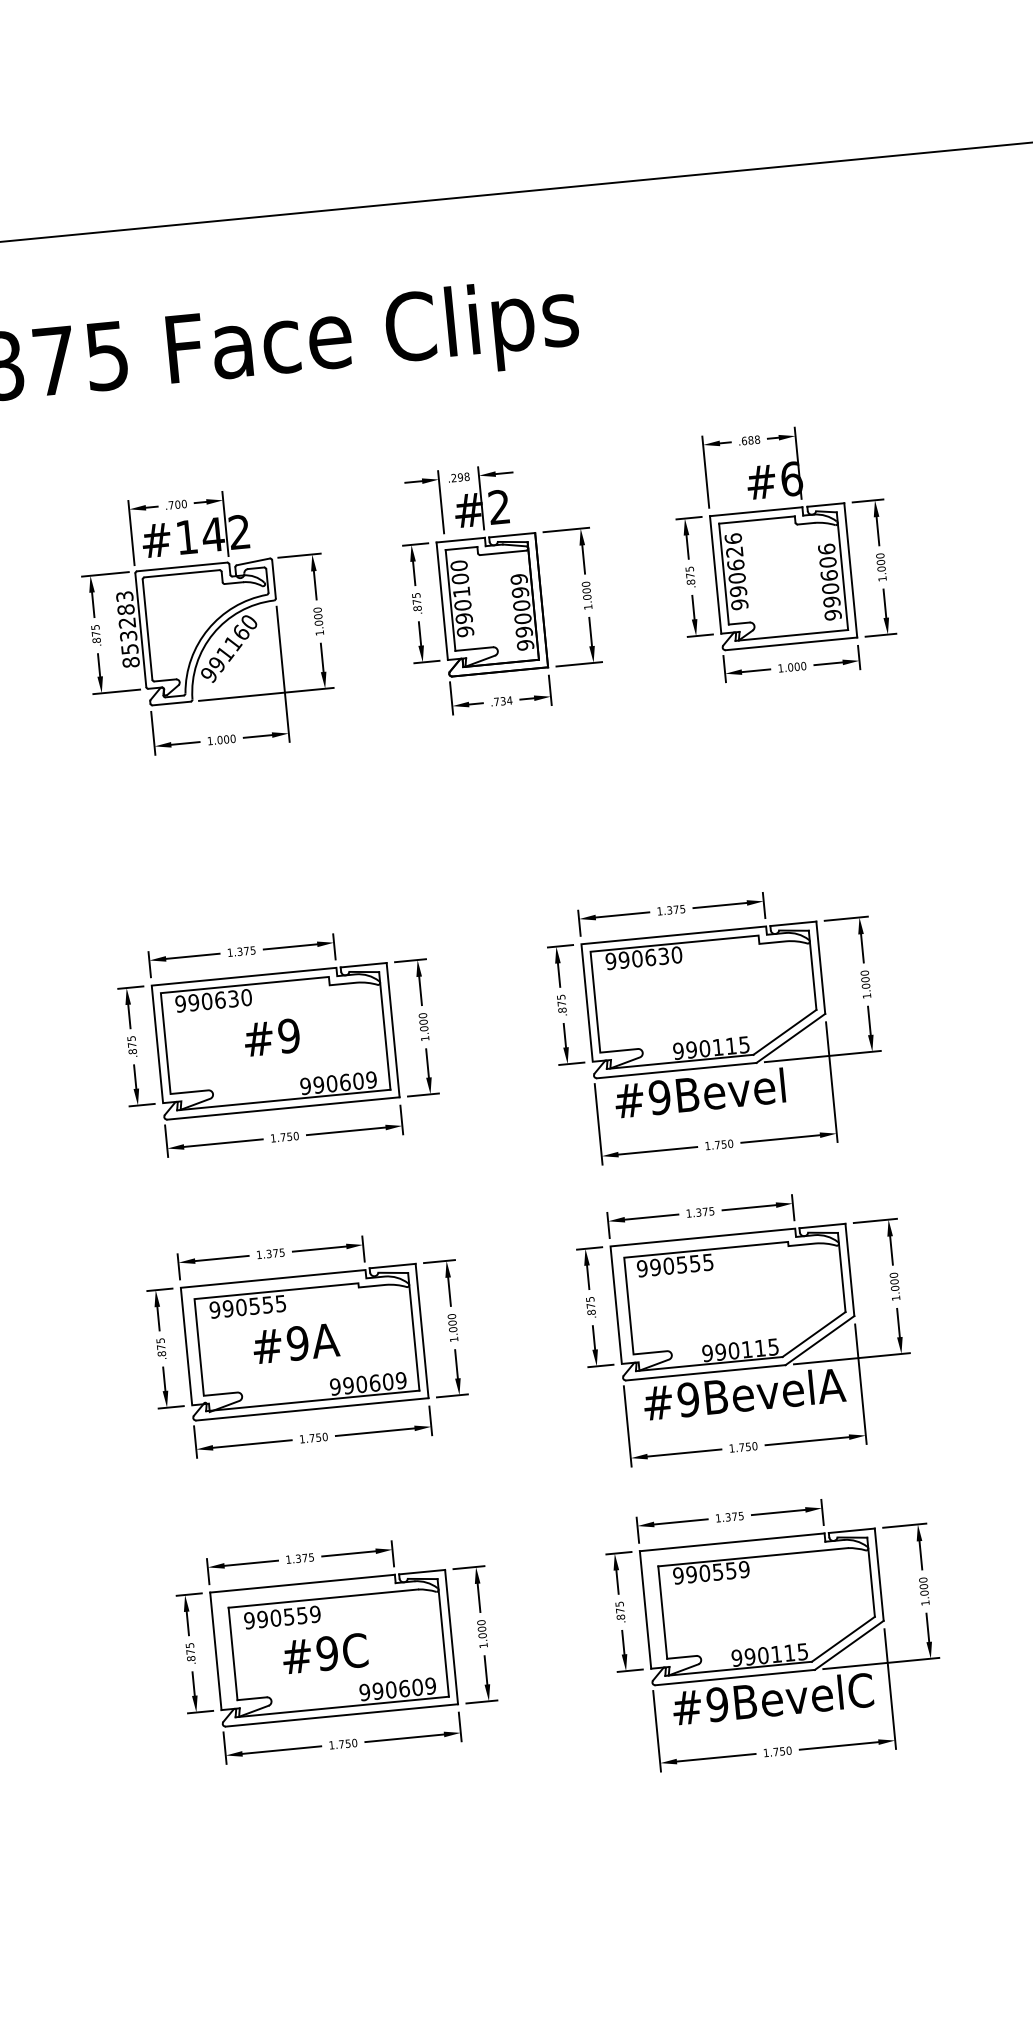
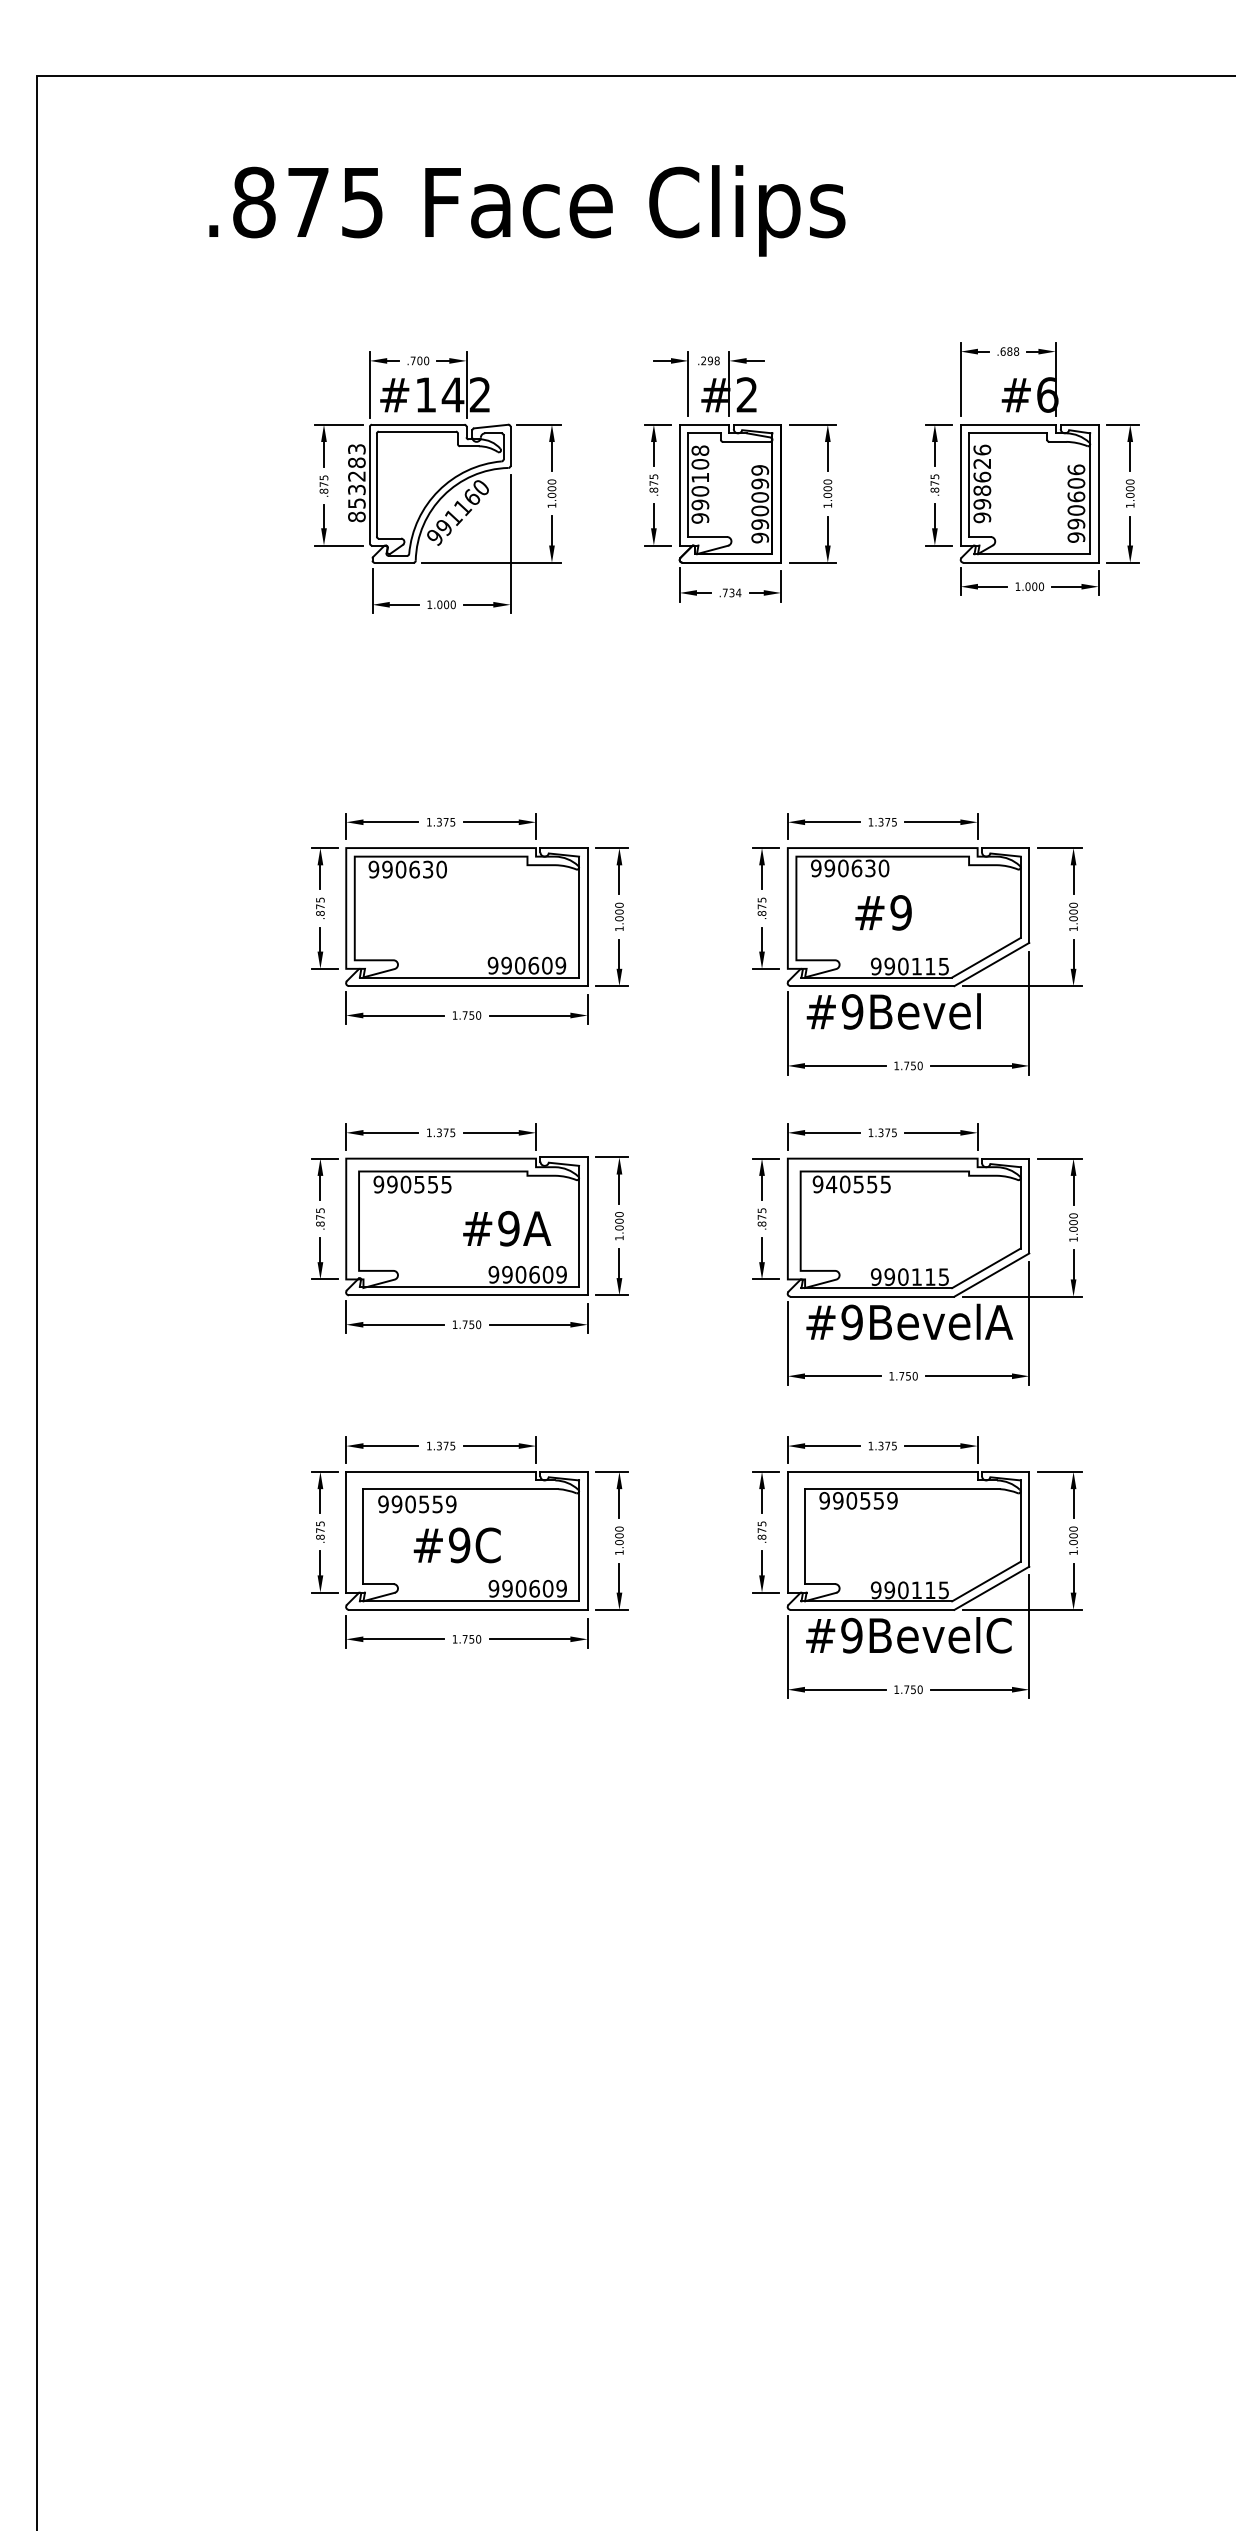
text: (458, 565) -> (699, 450), 990100 -> 990108
text: (736, 578) -> (981, 490), 990626 -> 998626
text: (271, 1037) -> (883, 912), moved
text: (655, 1267) -> (831, 1184), 990555 -> 940555
text: (296, 1343) -> (507, 1228), moved

